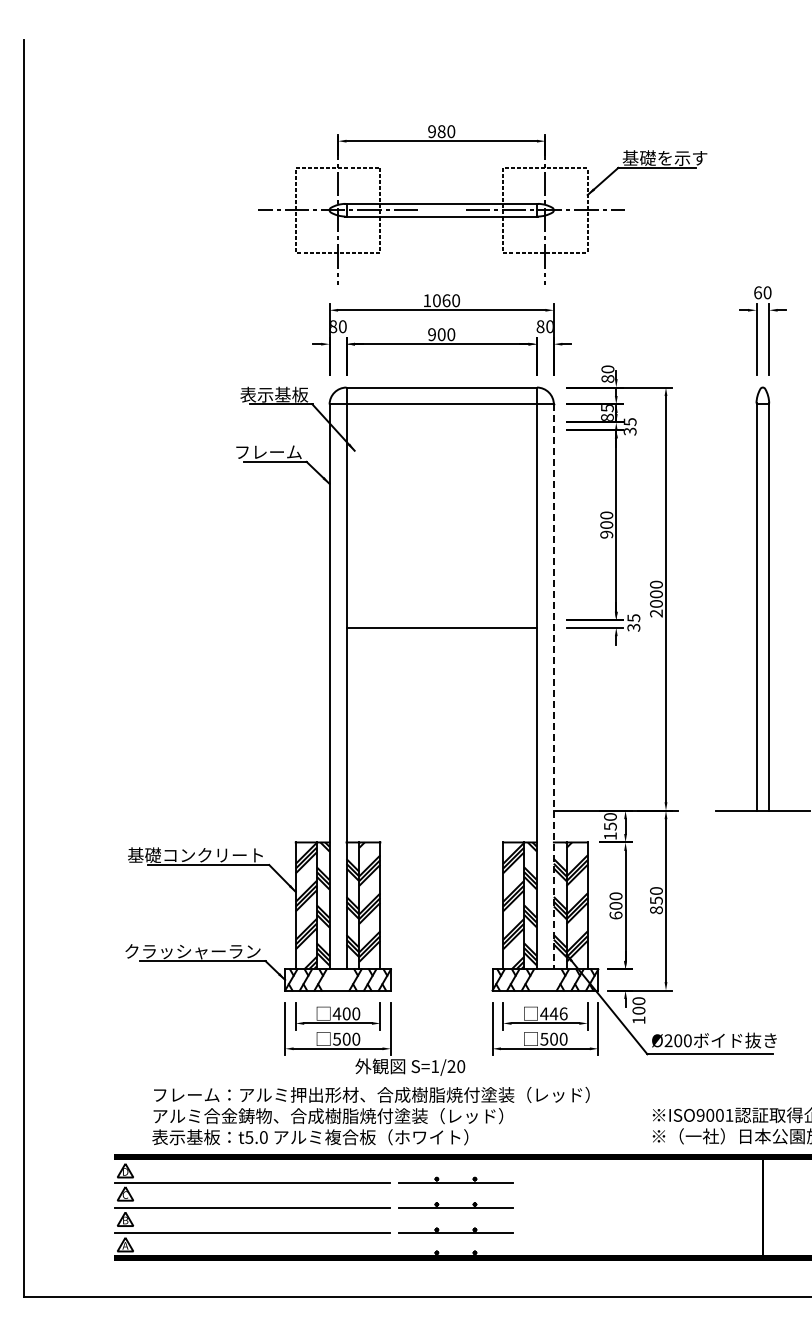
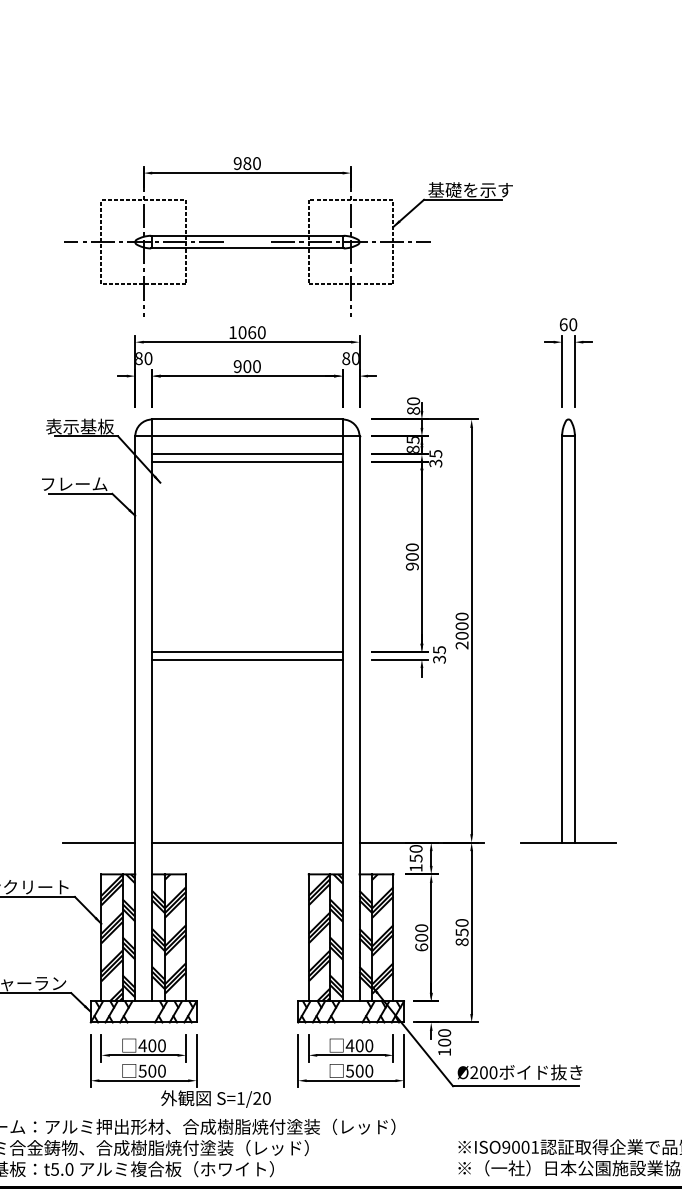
line: (441, 422) -> (247, 454), added
line: (441, 429) -> (247, 461), added
line: (441, 620) -> (247, 652), added
line: (553, 687) -> (359, 719), dashed -> solid
line: (293, 810) -> (99, 842), added
line: (441, 810) -> (247, 842), added
text: (558, 1013) -> (364, 1045), 446 -> 400

